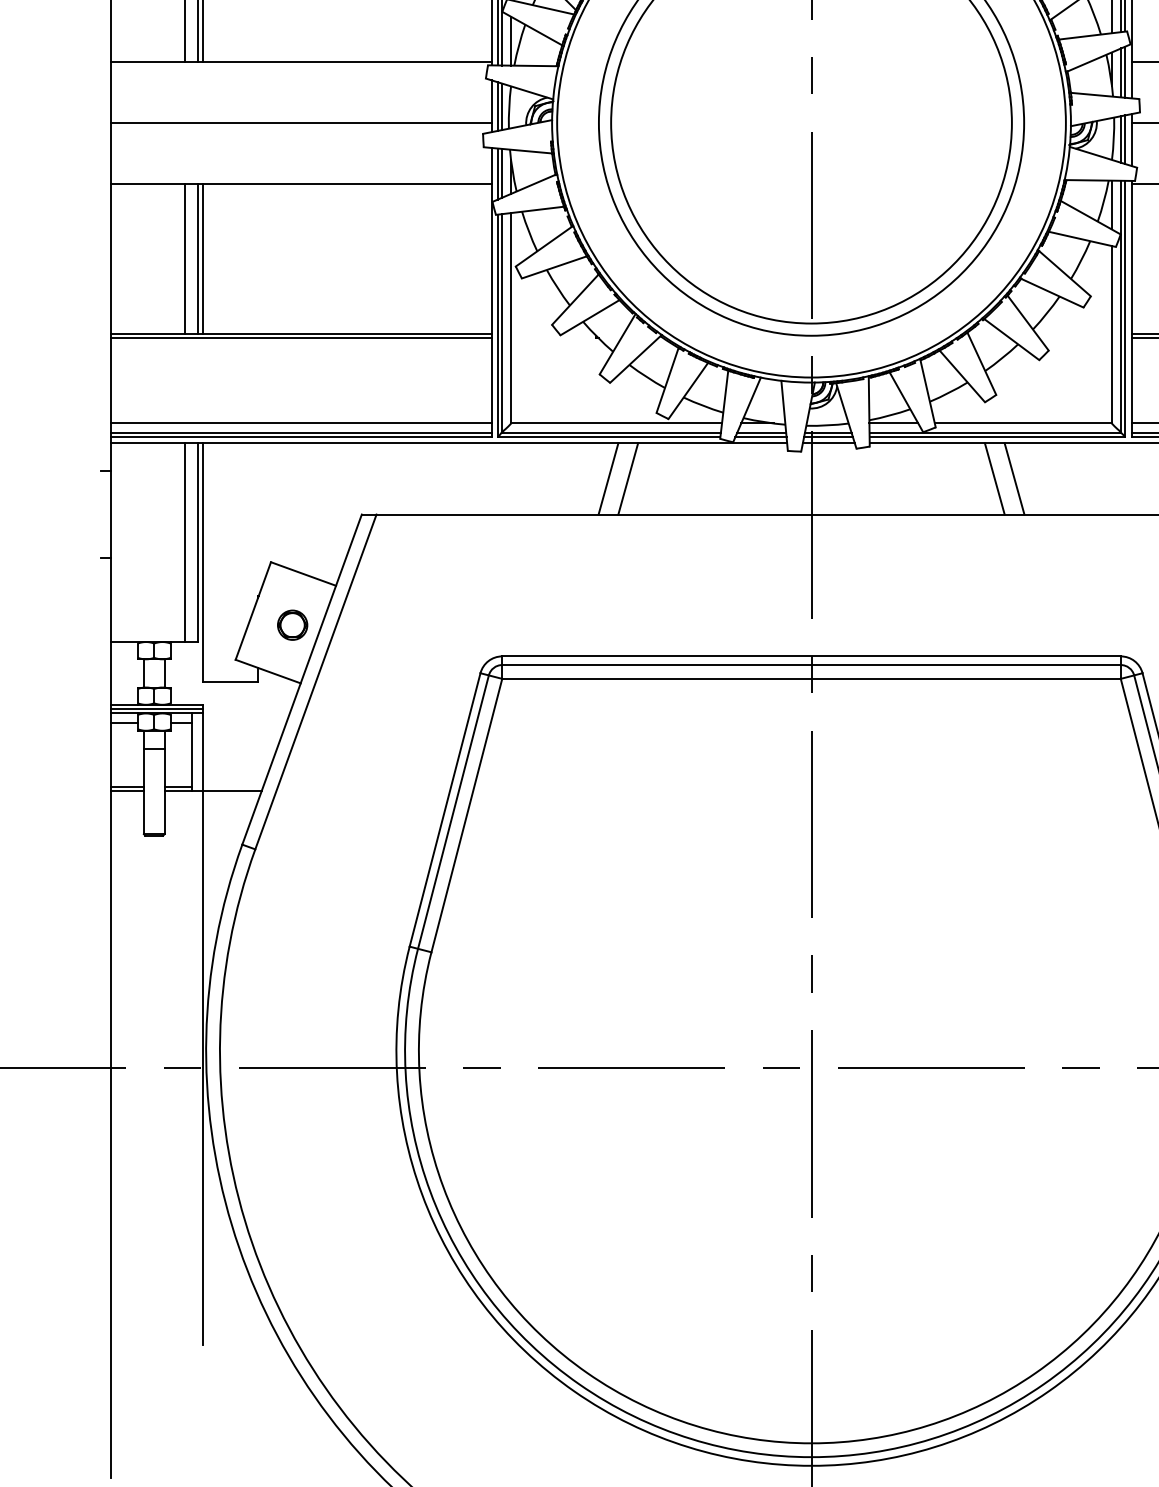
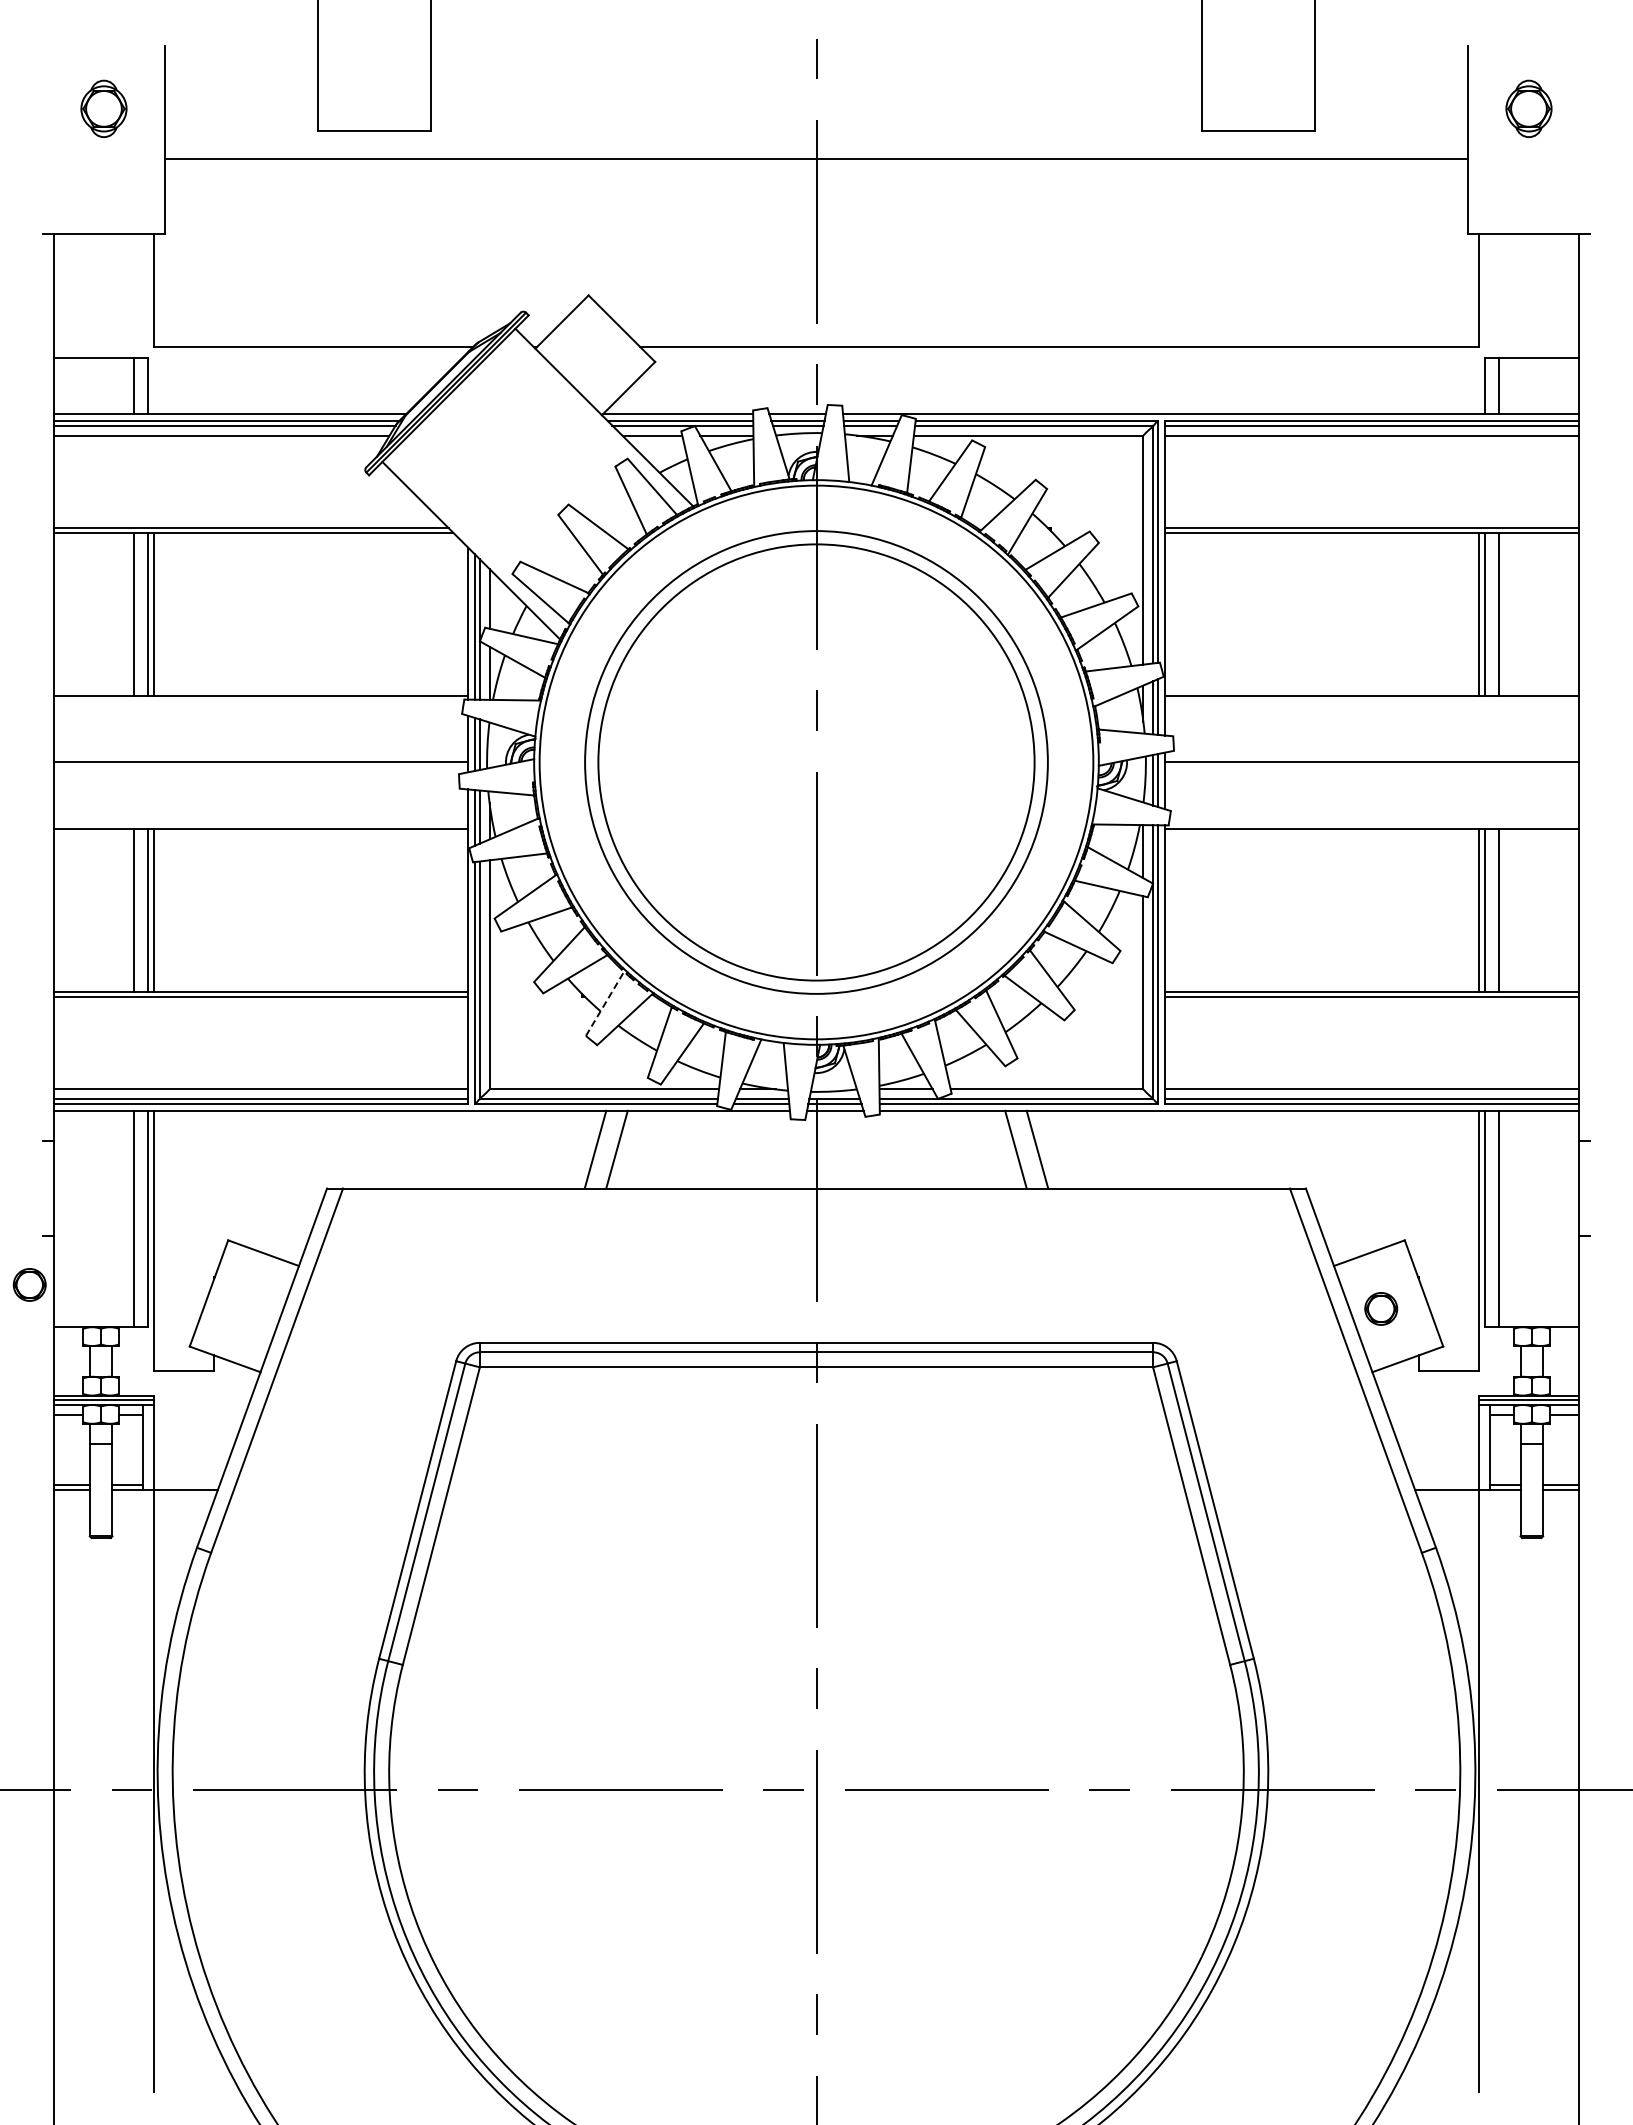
line: (617, 343) -> (605, 1002), solid -> dashed
part: (292, 624) -> (29, 1284), moved

